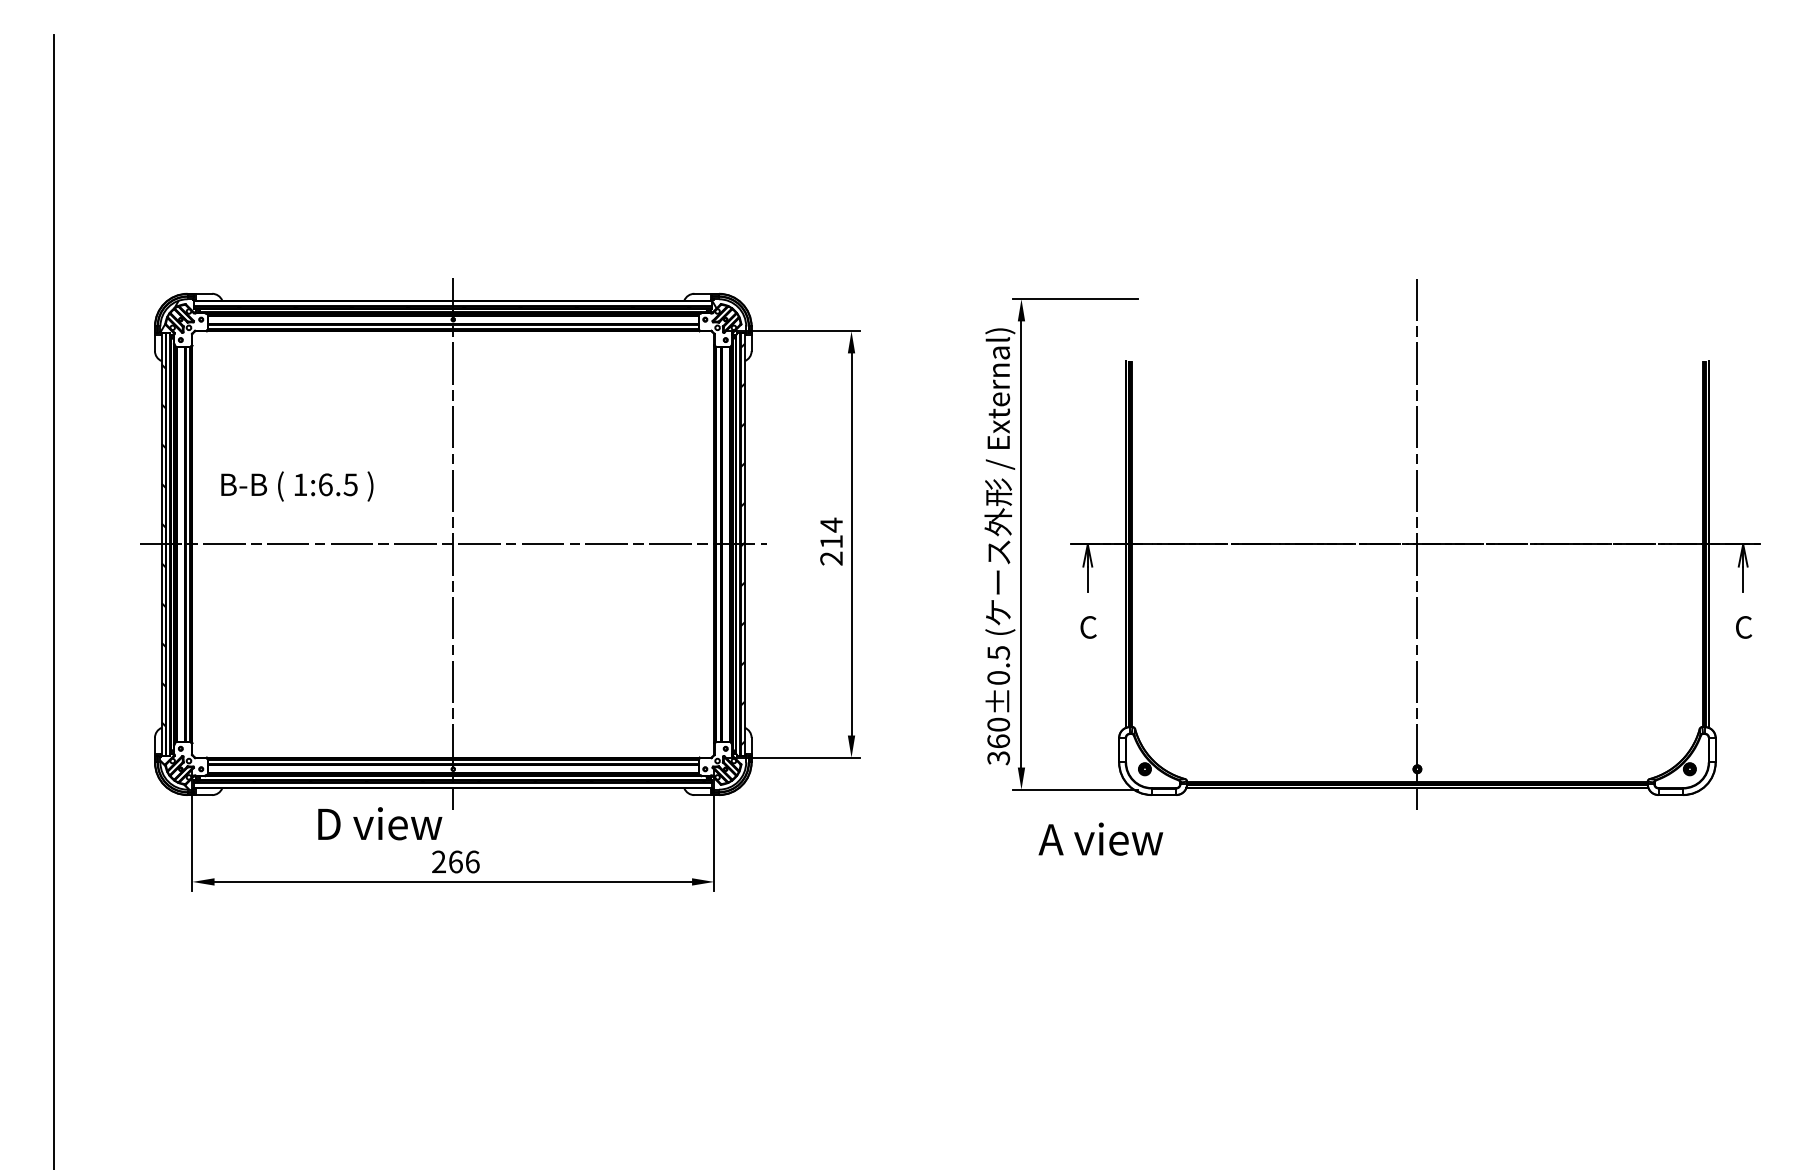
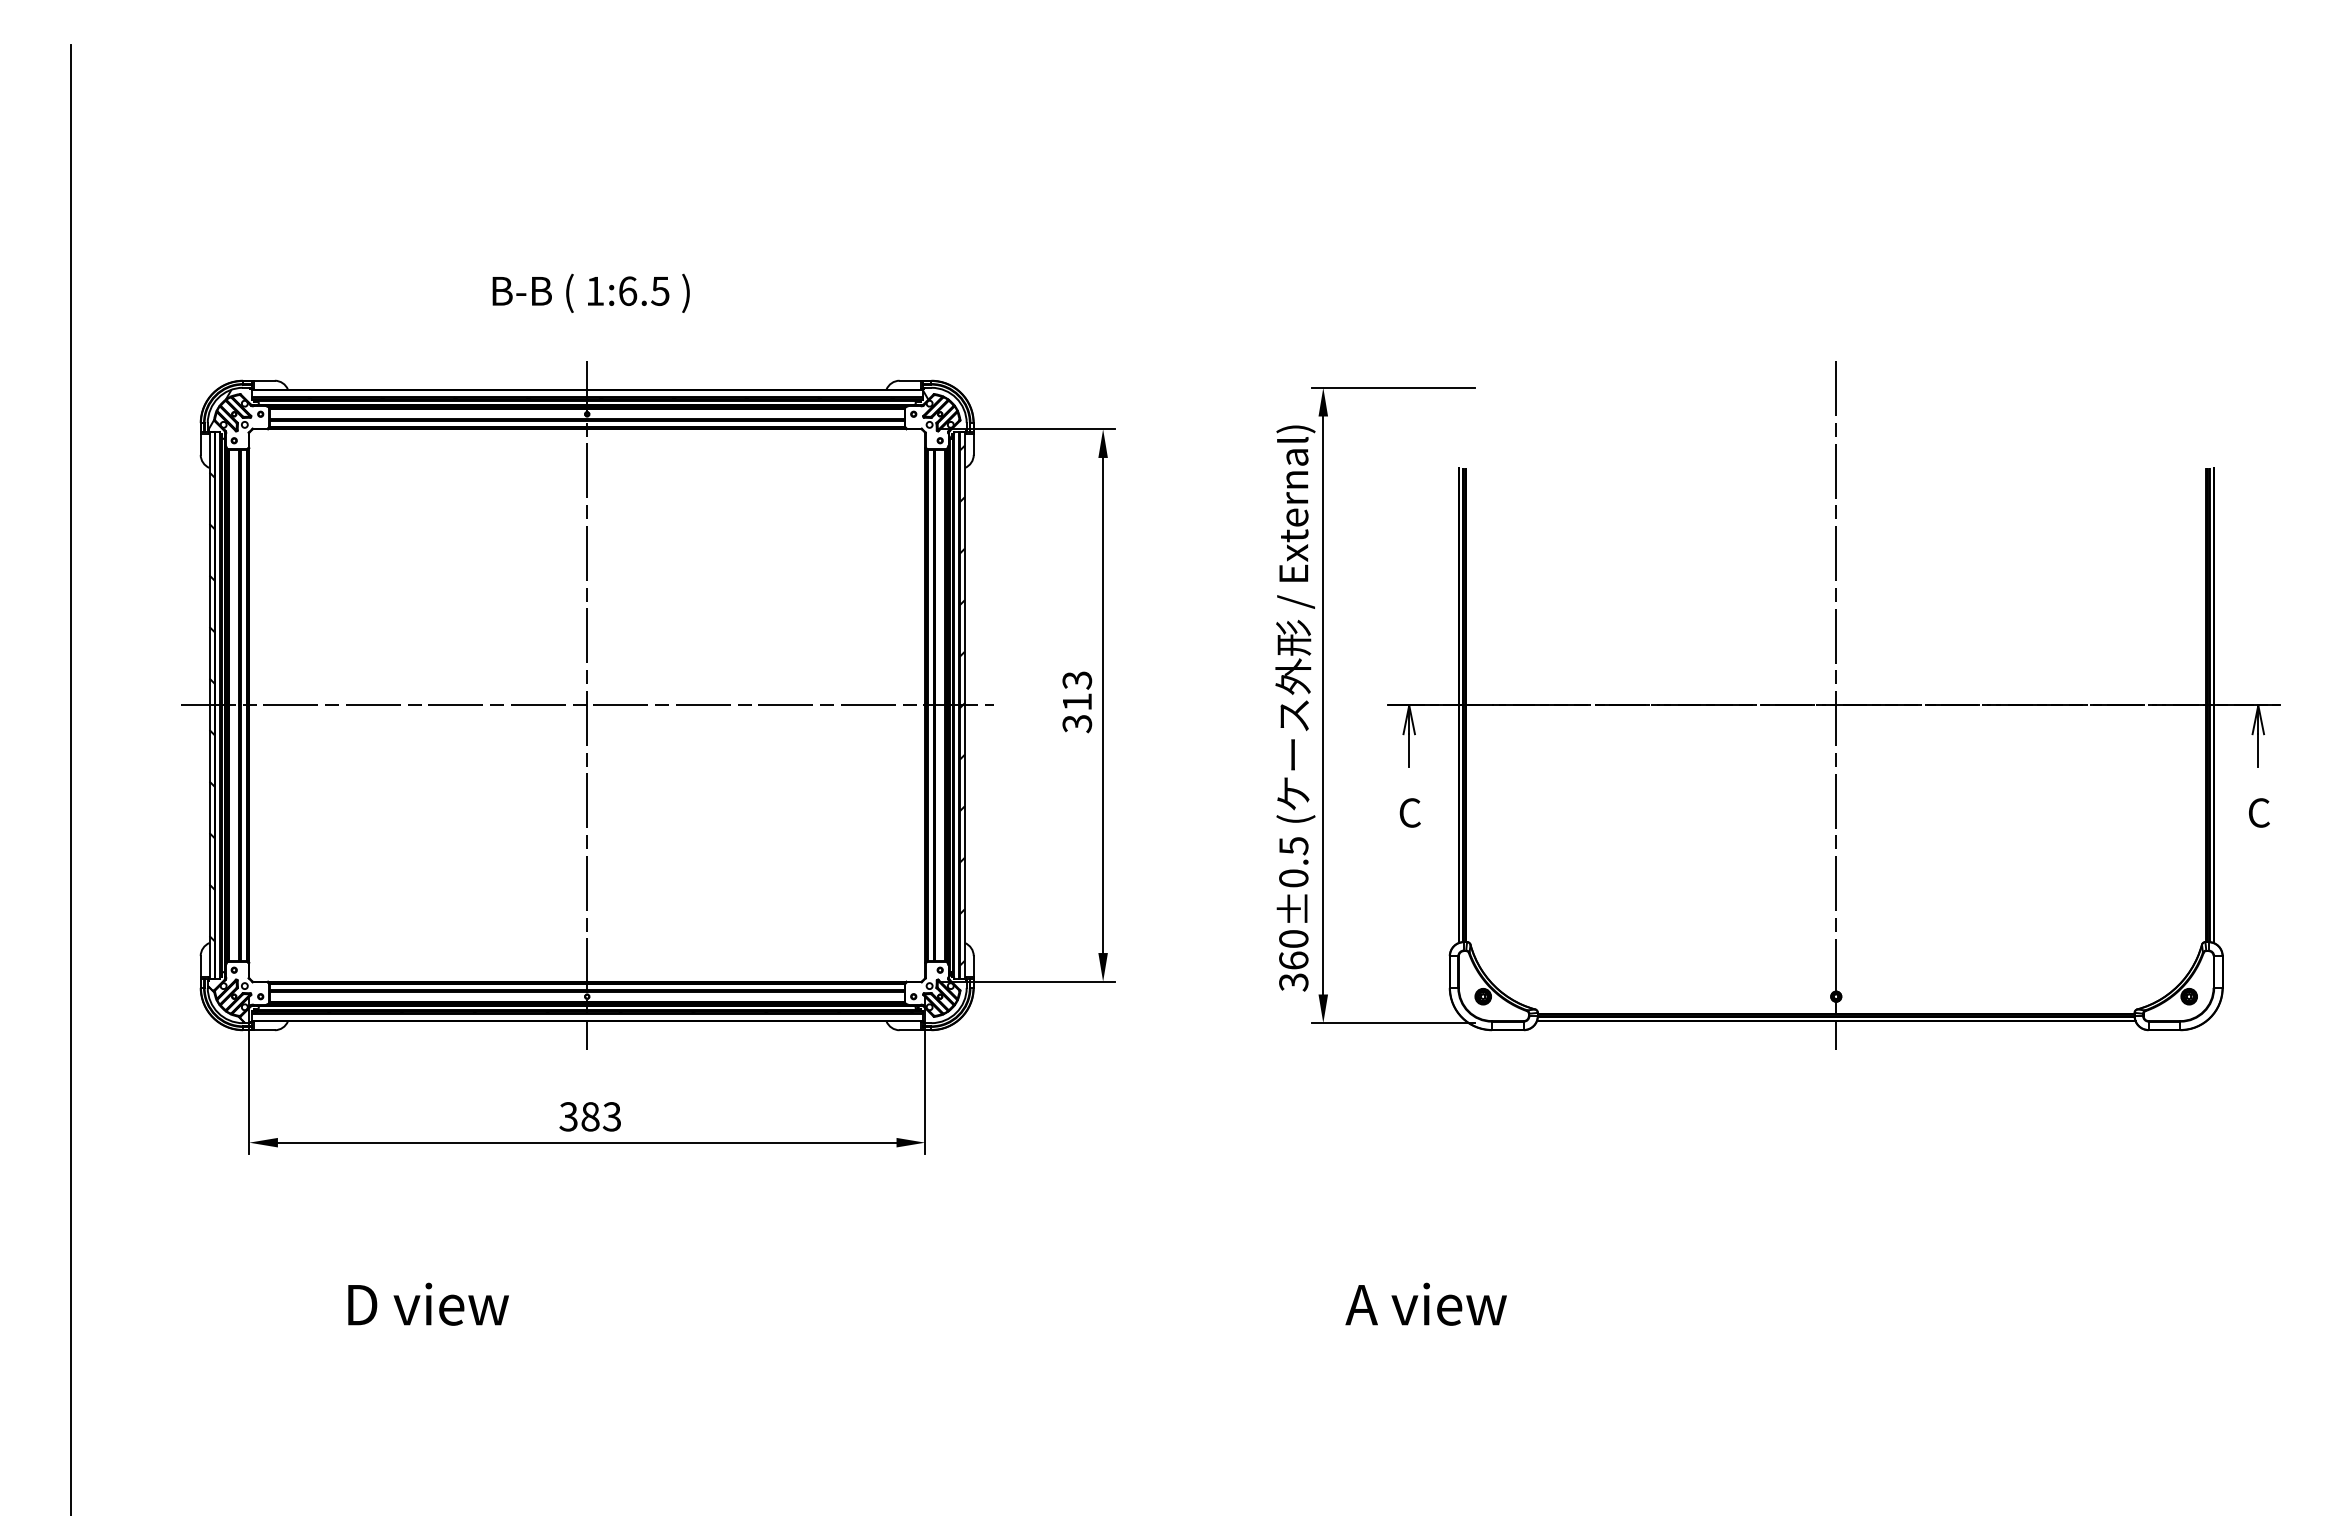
text: (296, 485) -> (590, 292), moved
text: (831, 541) -> (1077, 701), 214 -> 313
text: (380, 823) -> (428, 1303), moved
text: (1100, 838) -> (1425, 1303), moved
text: (455, 861) -> (590, 1116), 266 -> 383

